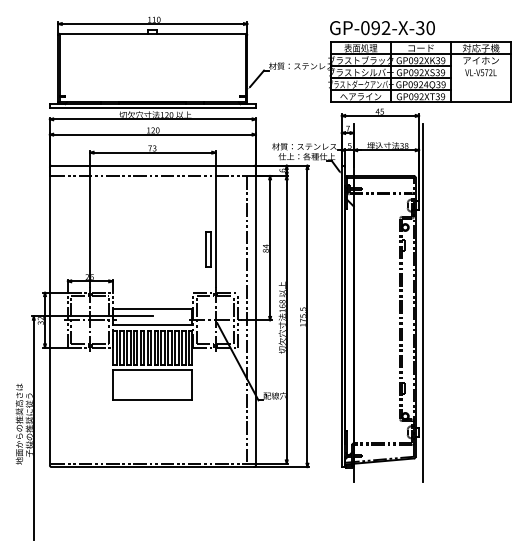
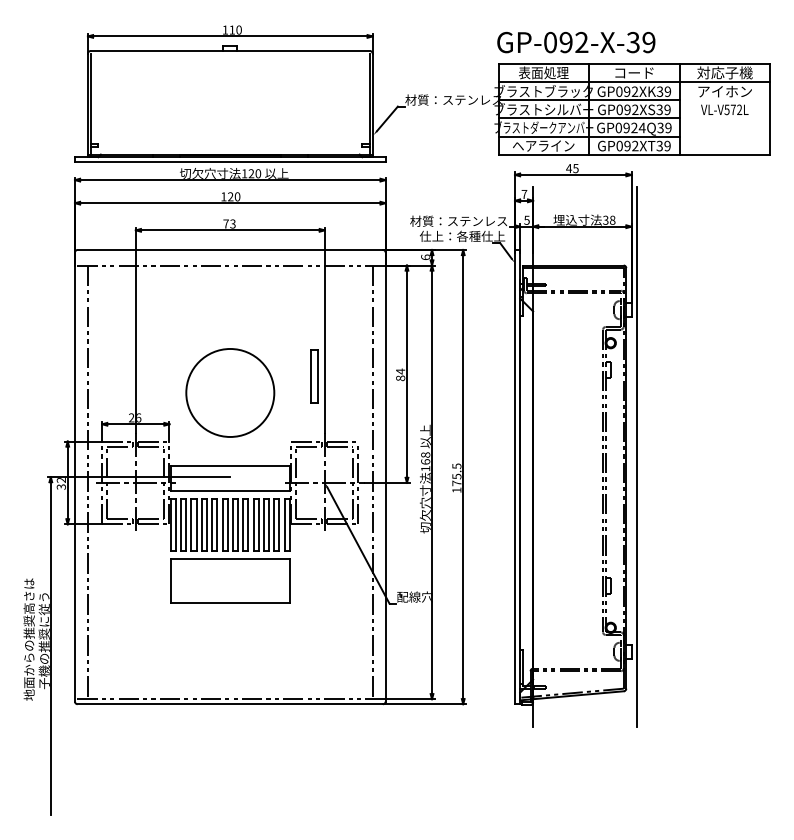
text: (430, 28) -> (648, 43), GP-092-X-30 -> GP-092-X-39
circle: (152, 260) -> (229, 392), added
line: (58, 319) -> (88, 481), added

